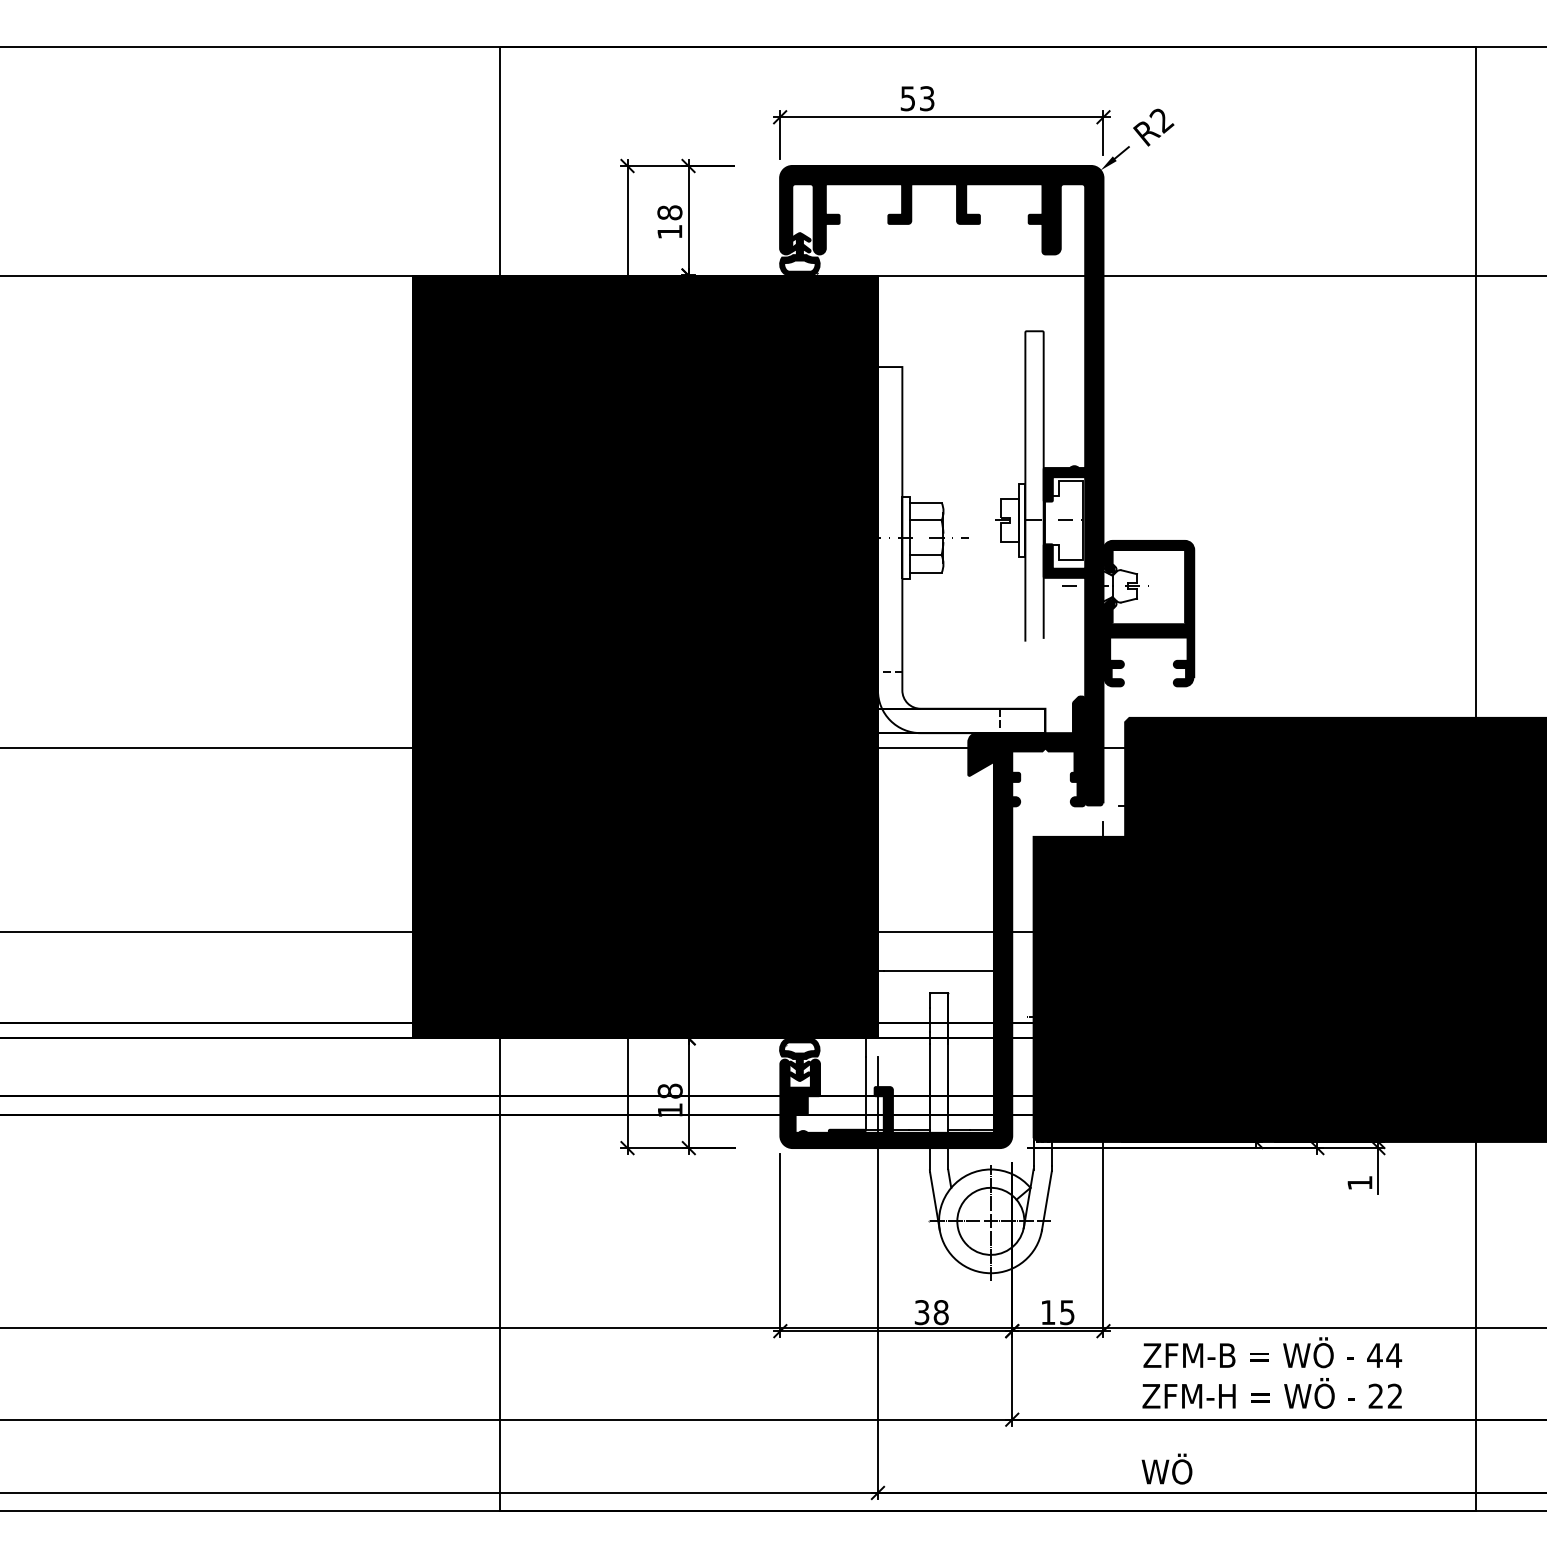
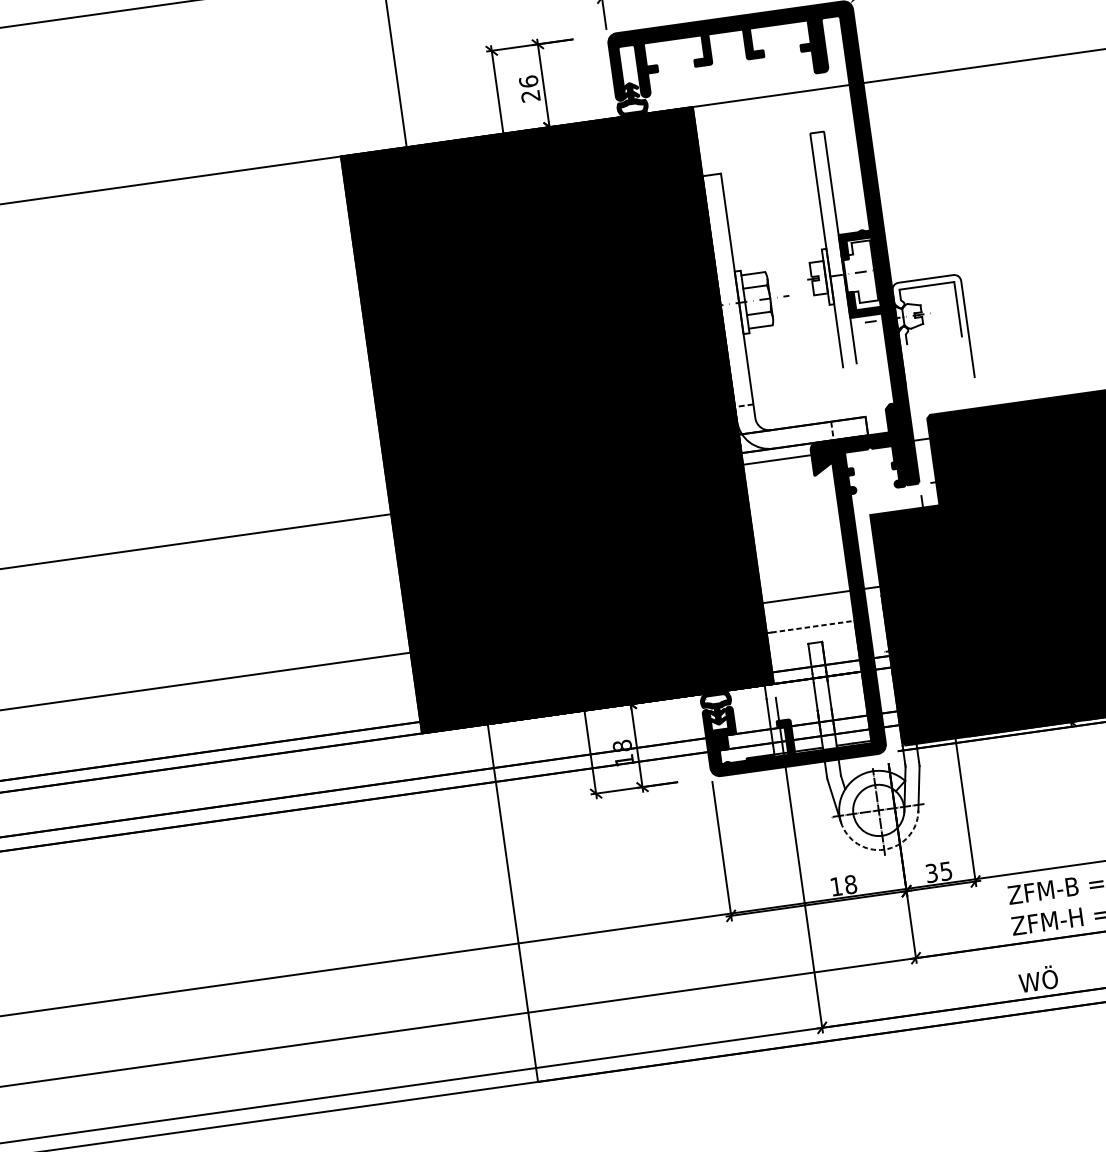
text: (669, 222) -> (529, 89), 18 -> 26
fill: (1148, 613) -> (933, 333), removed
line: (939, 971) -> (813, 626), solid -> dashed
arc: (990, 1273) -> (884, 849), solid -> dashed
text: (921, 1312) -> (835, 886), 38 -> 18
text: (1048, 1312) -> (932, 873), 15 -> 35

